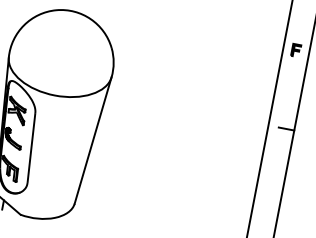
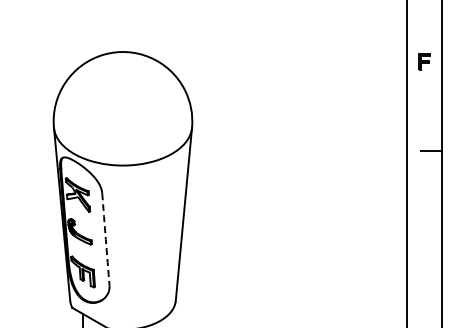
part: (296, 50) -> (424, 61), moved
arc: (31, 147) -> (105, 239), solid -> dashed

